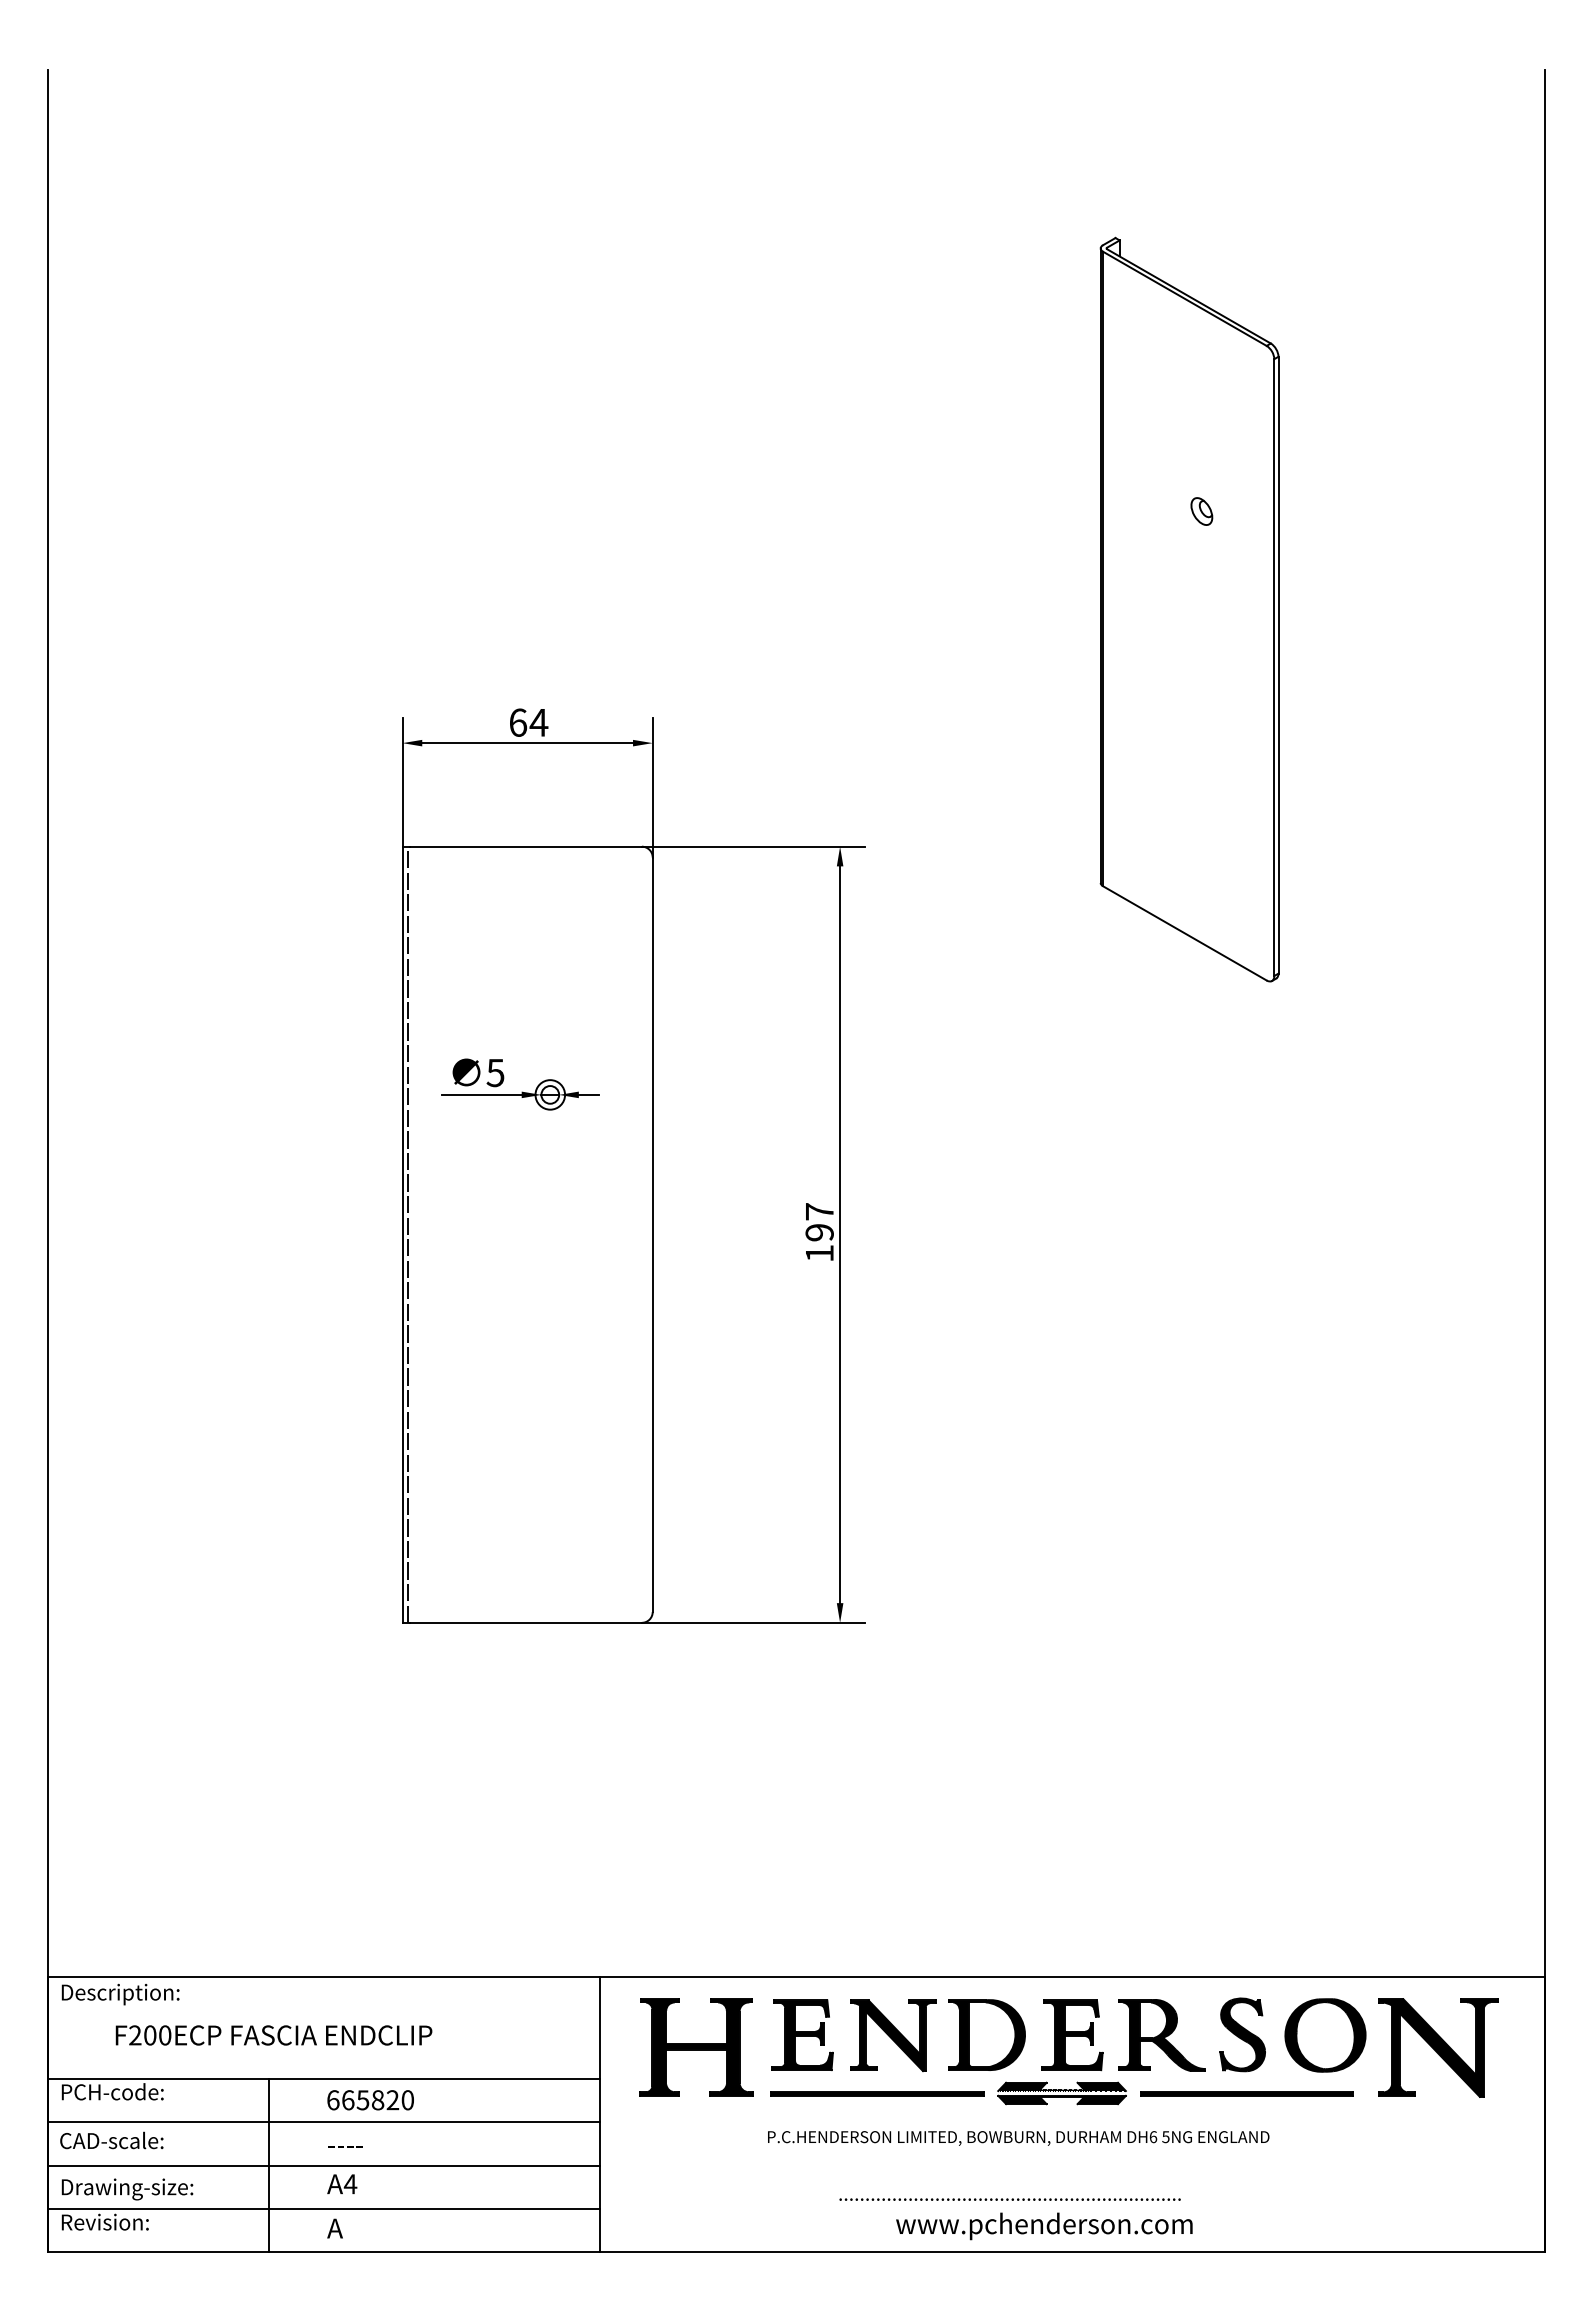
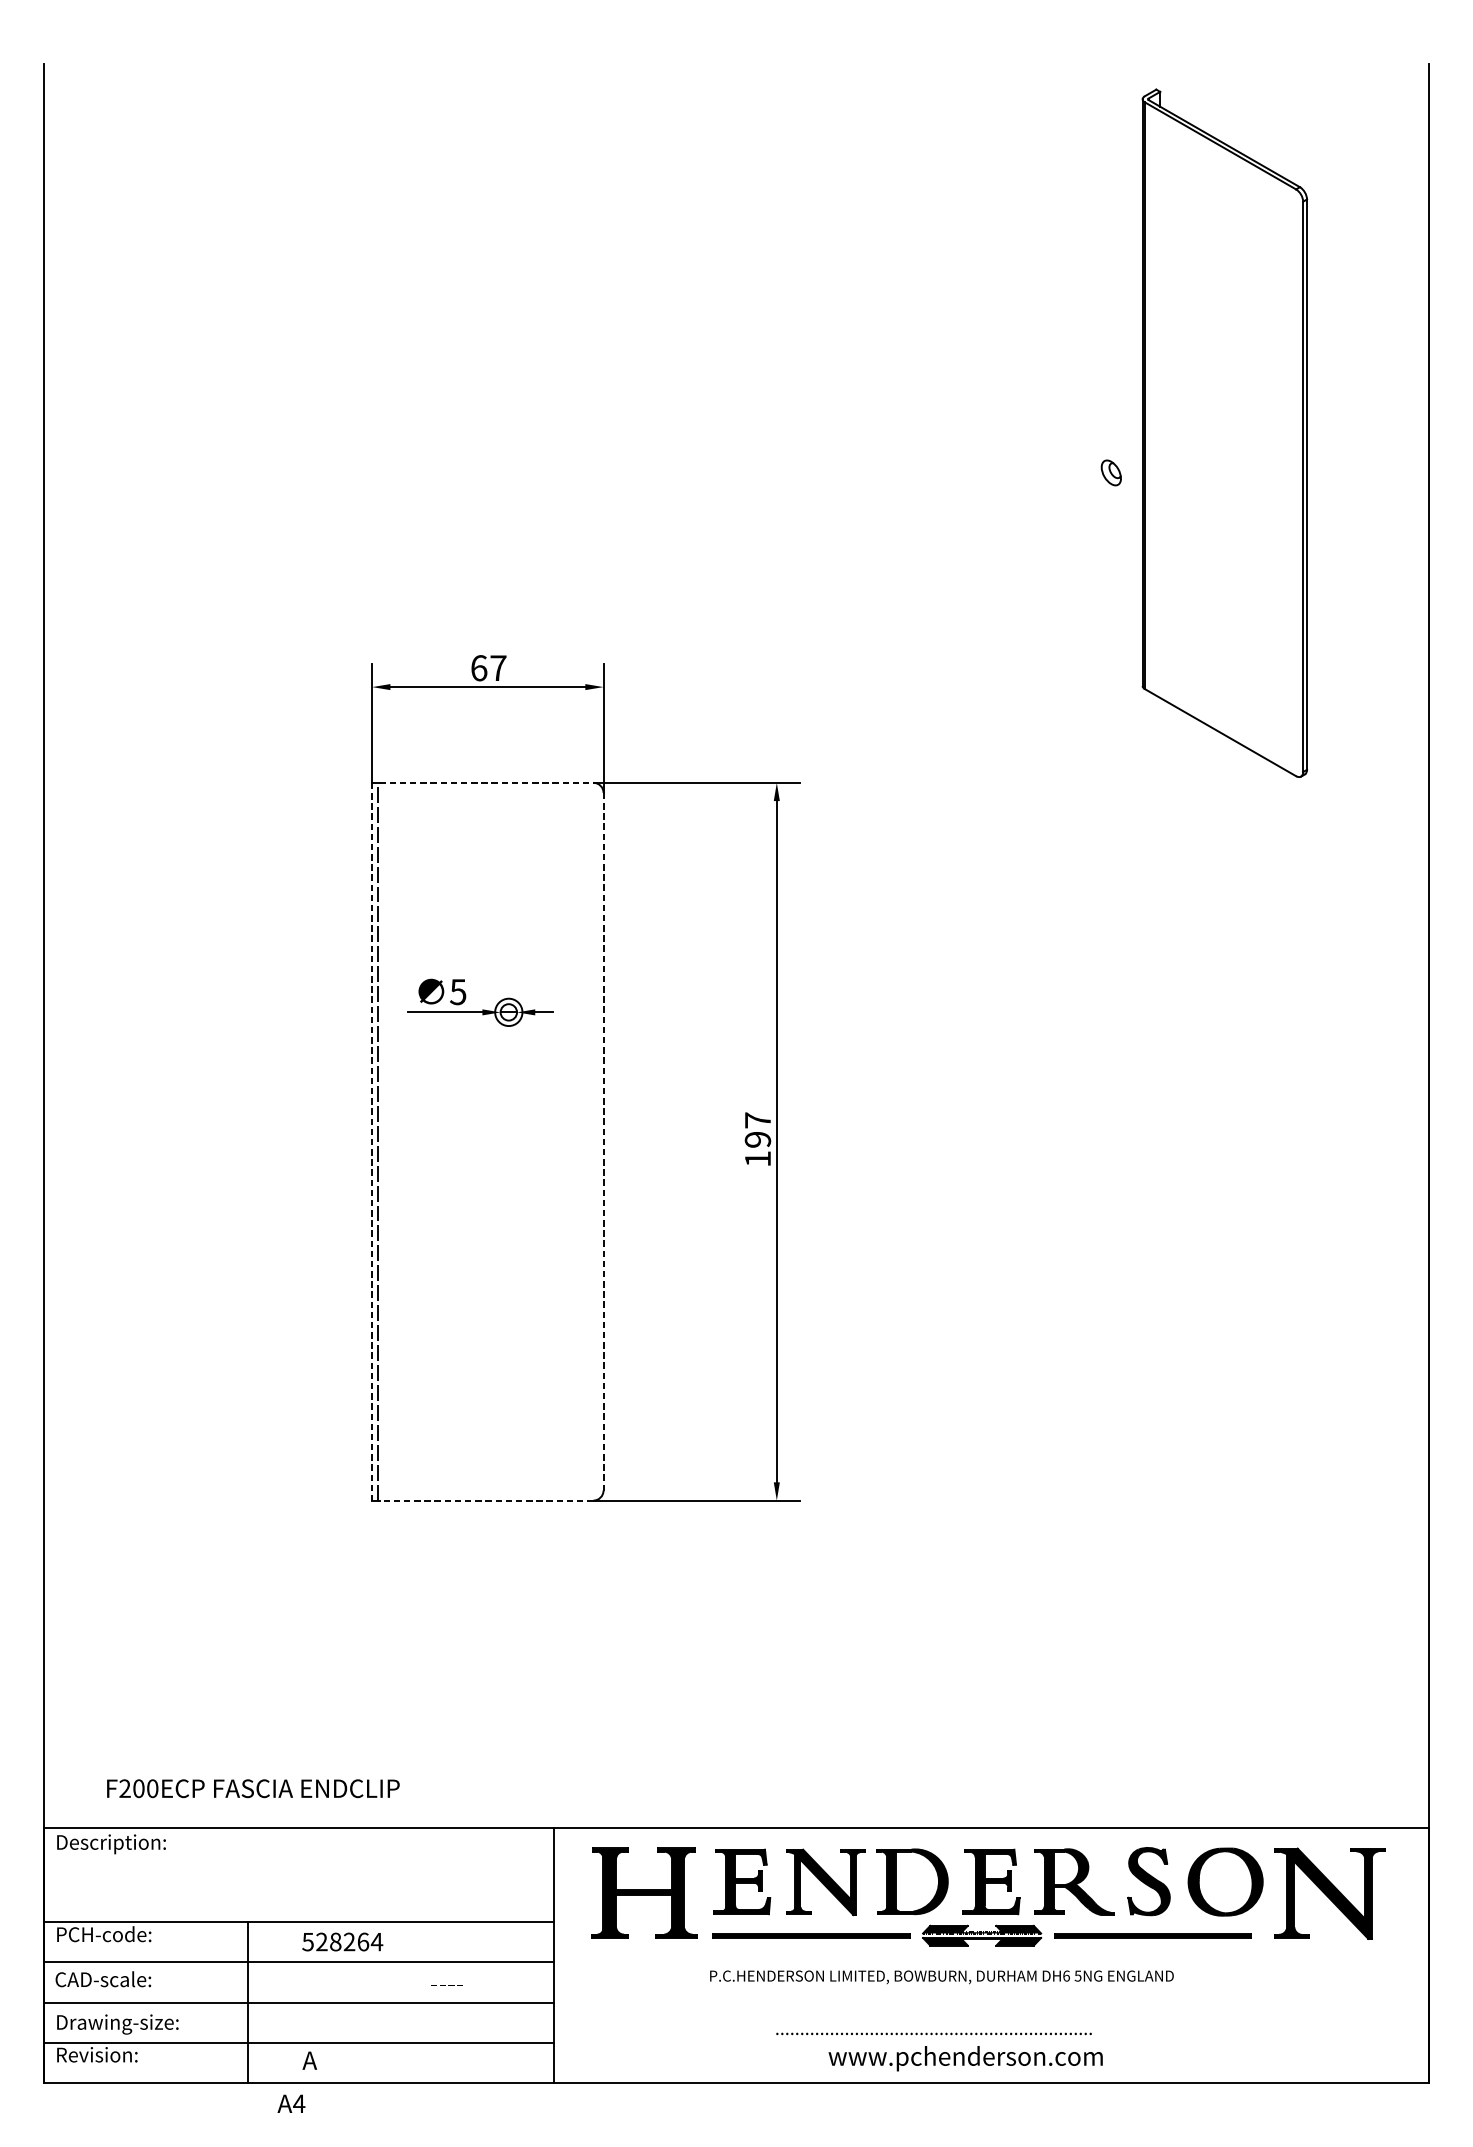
part: (1189, 609) -> (1224, 433), moved
text: (538, 722) -> (497, 668), 64 -> 67
line: (526, 846) -> (486, 782), solid -> dashed
line: (402, 1235) -> (372, 1142), solid -> dashed
line: (652, 1235) -> (603, 1142), solid -> dashed
line: (526, 1622) -> (486, 1500), solid -> dashed
text: (273, 2035) -> (252, 1788), moved
text: (370, 2100) -> (342, 1942), 665820 -> 528264
text: (345, 2146) -> (447, 1984), moved
text: (342, 2184) -> (291, 2104), moved

